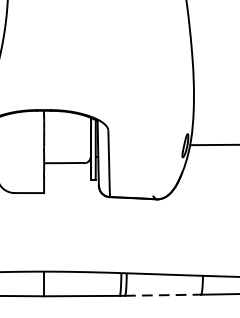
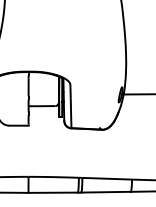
line: (163, 295) -> (106, 192), dashed -> solid

